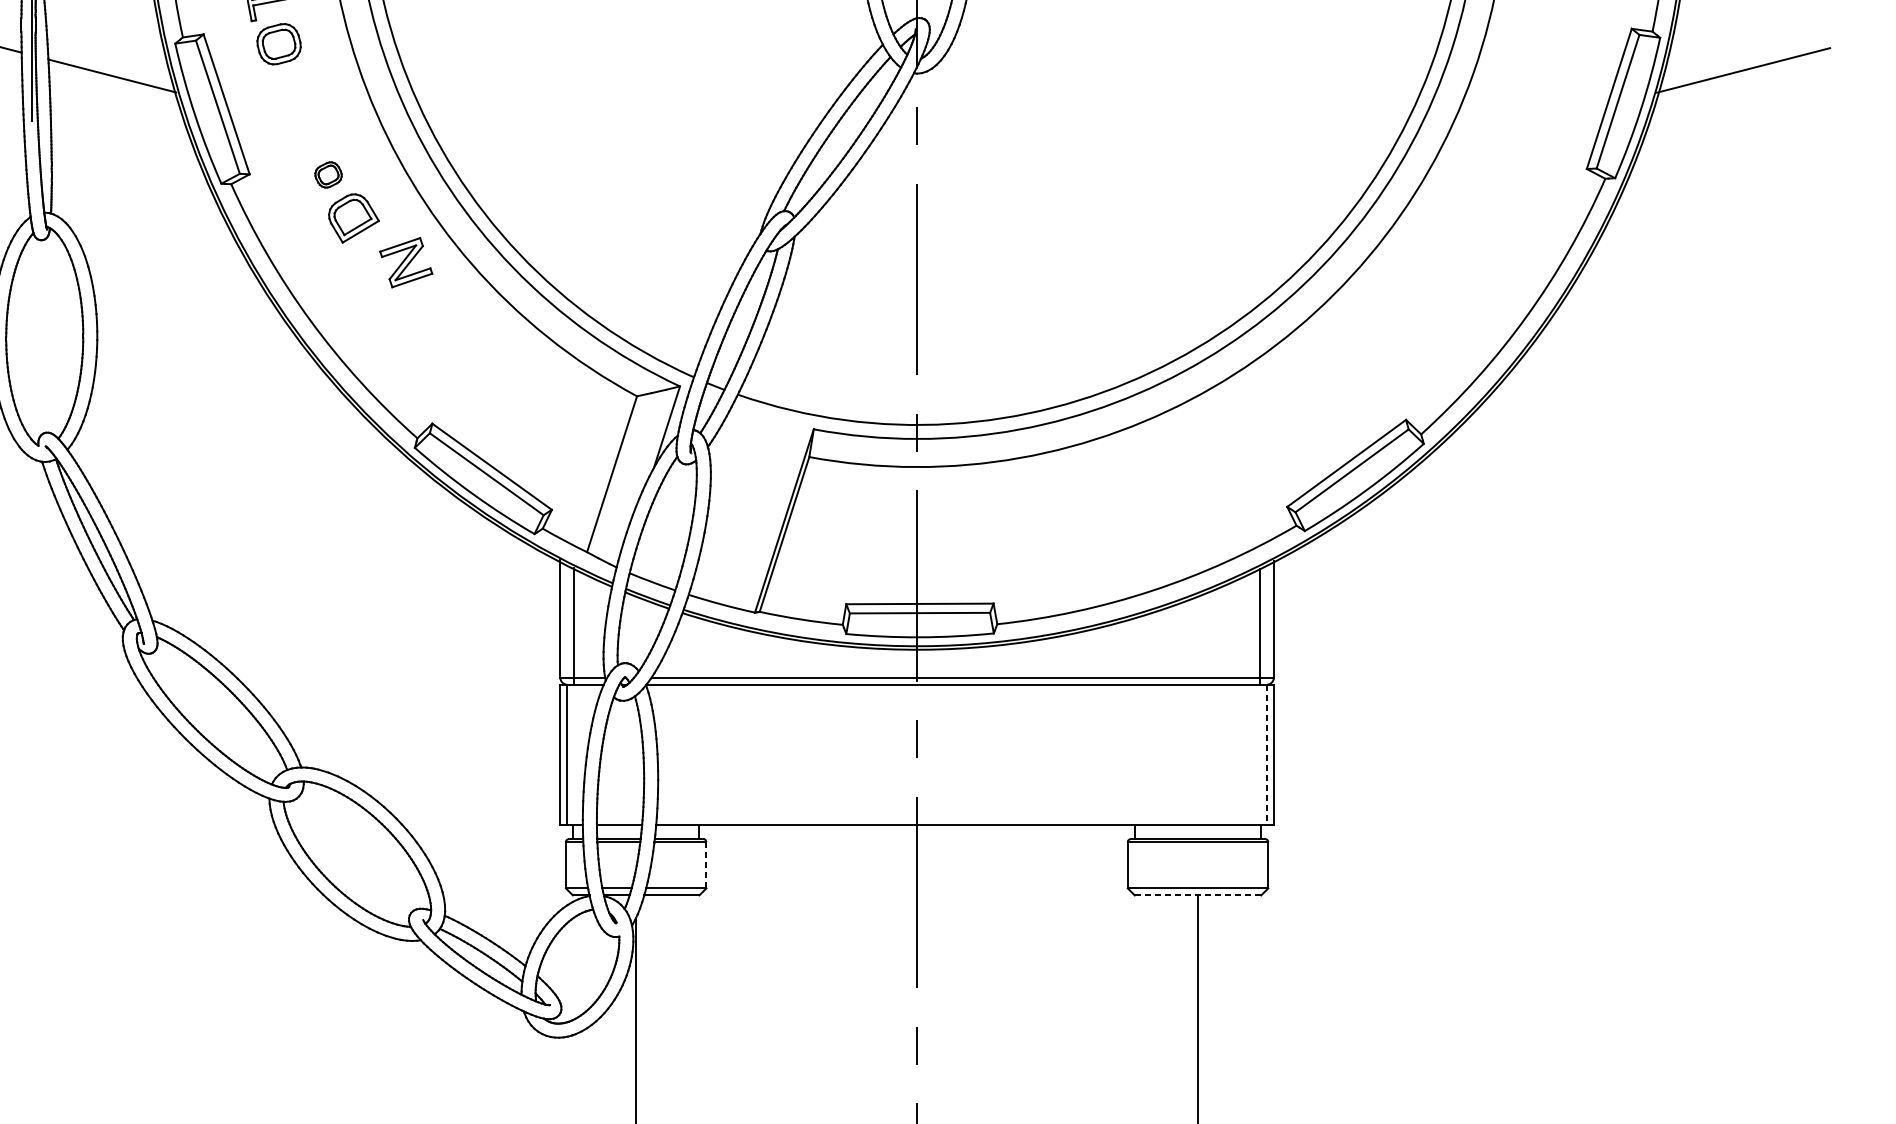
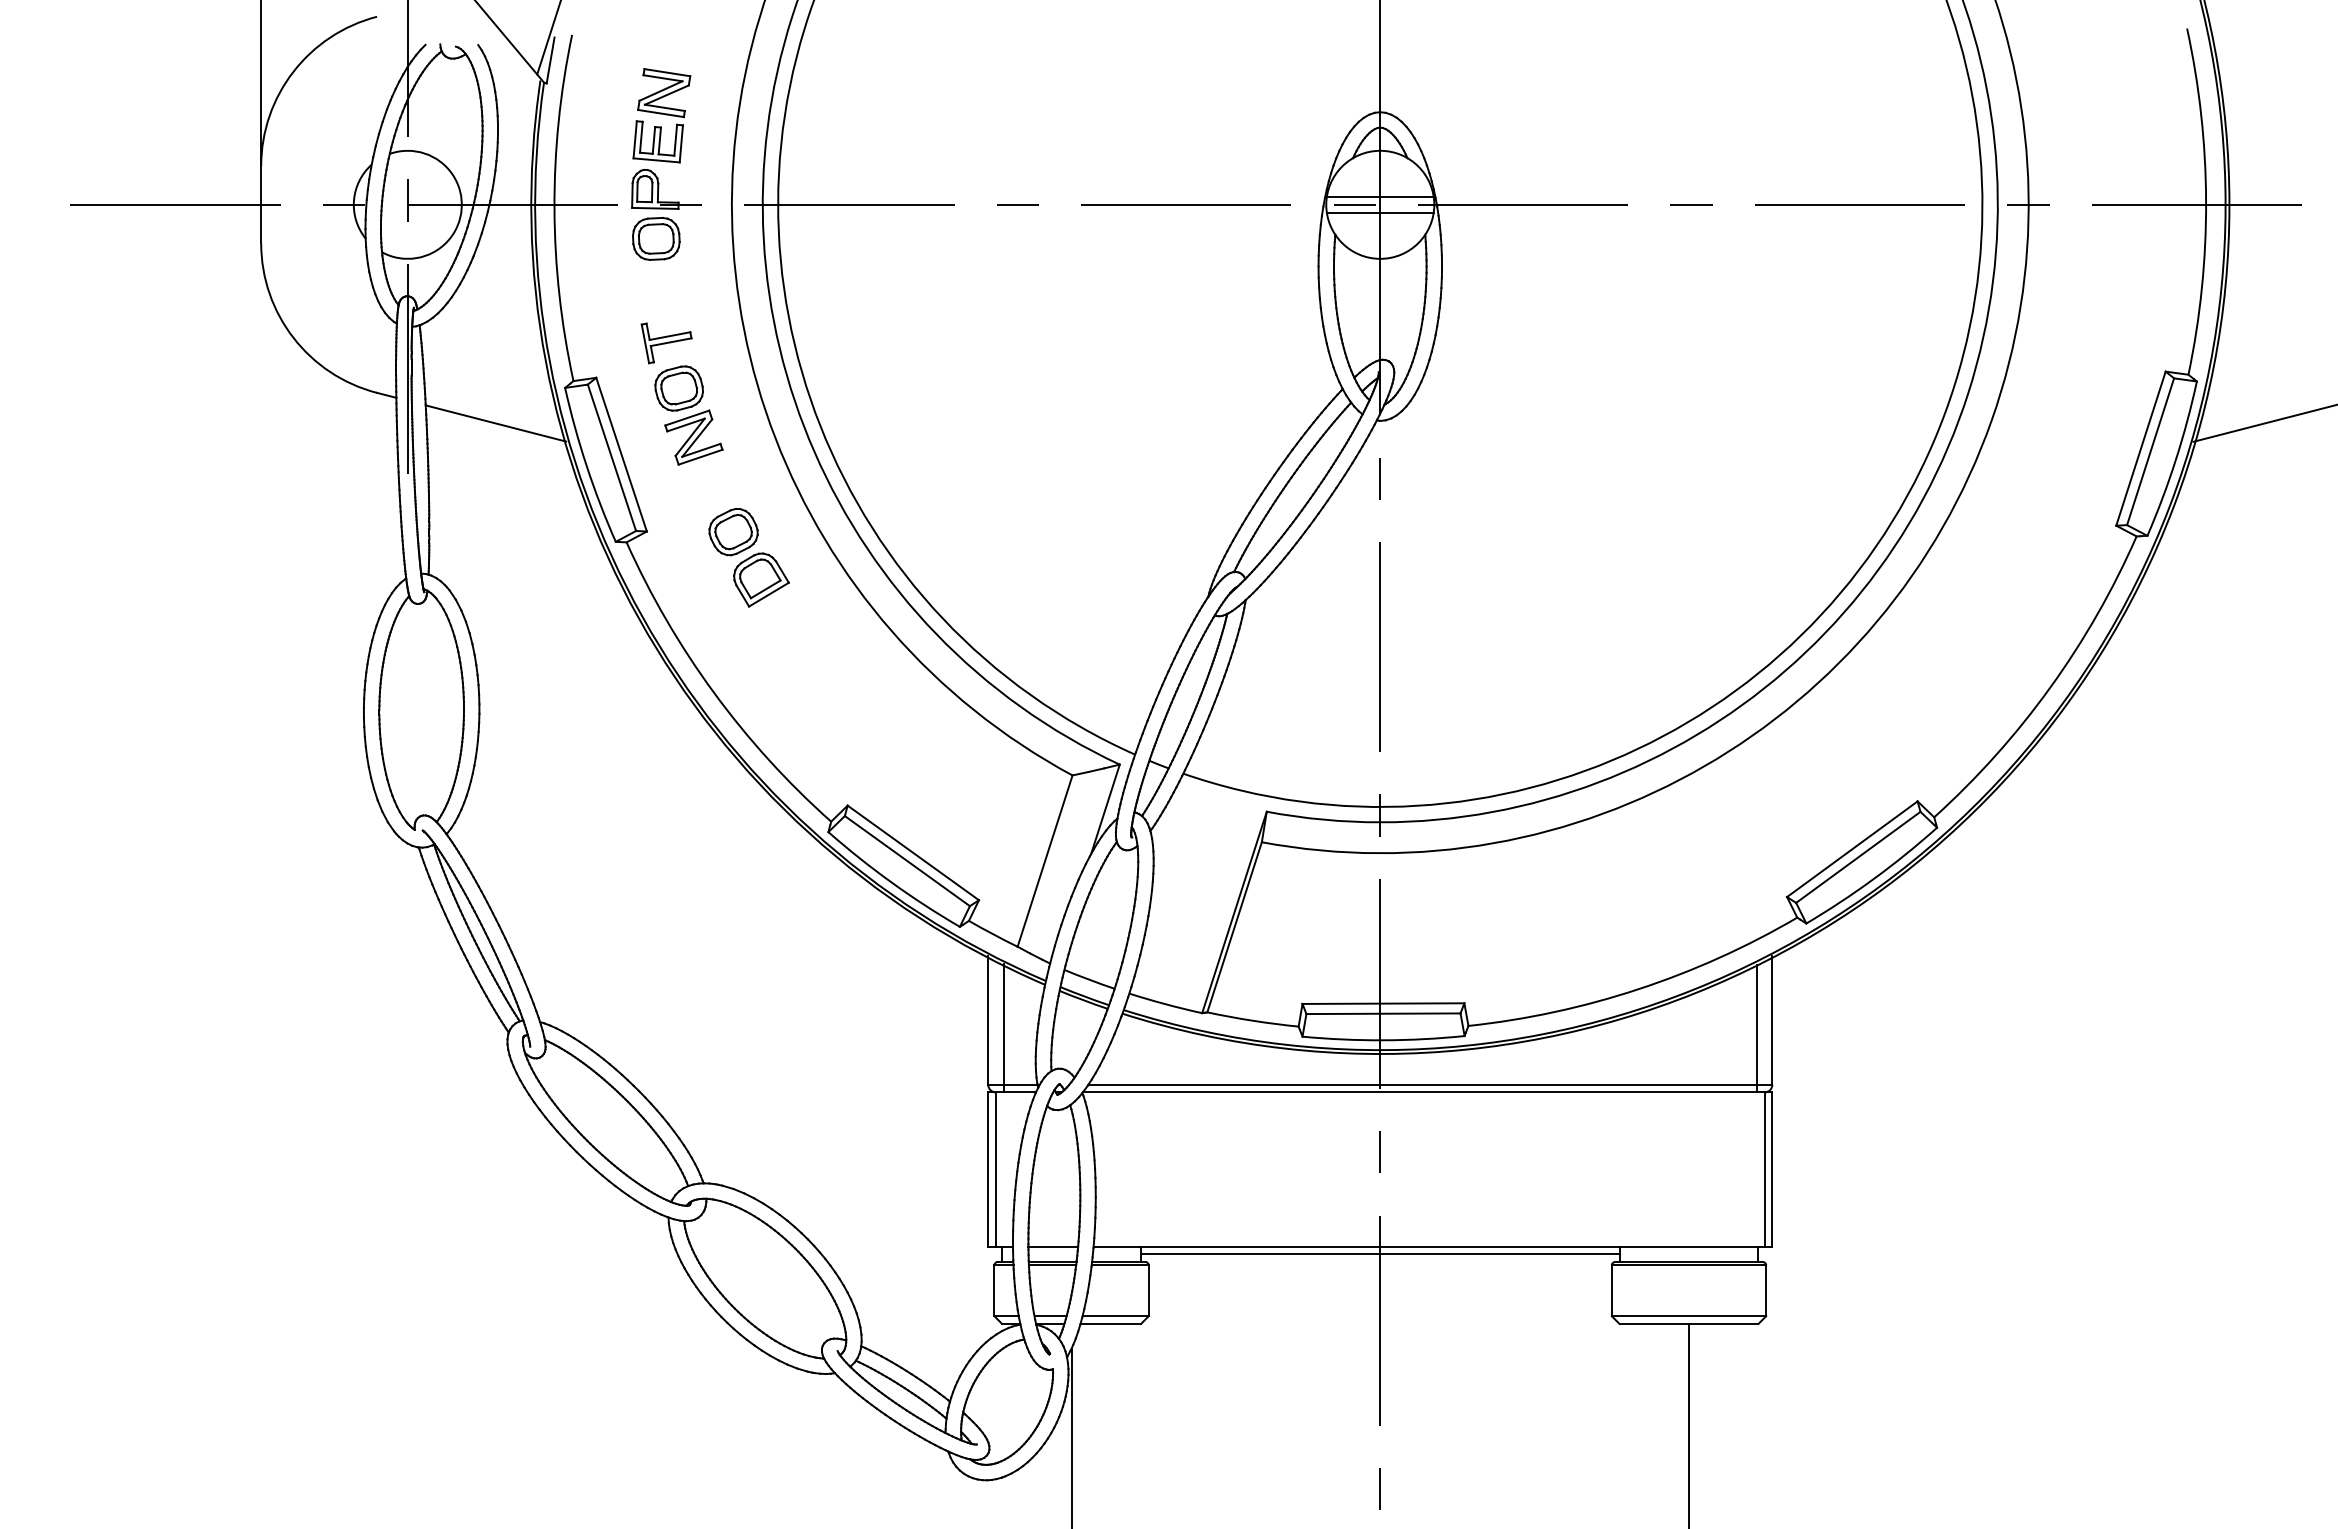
part: (328, 175) -> (733, 532), size x1.67
part: (405, 262) -> (693, 437), moved
line: (1266, 755) -> (1764, 1170), dashed -> solid
line: (917, 832) -> (1380, 1254), added
line: (706, 864) -> (1148, 1290), dashed -> solid
line: (1198, 895) -> (1689, 1323), dashed -> solid

